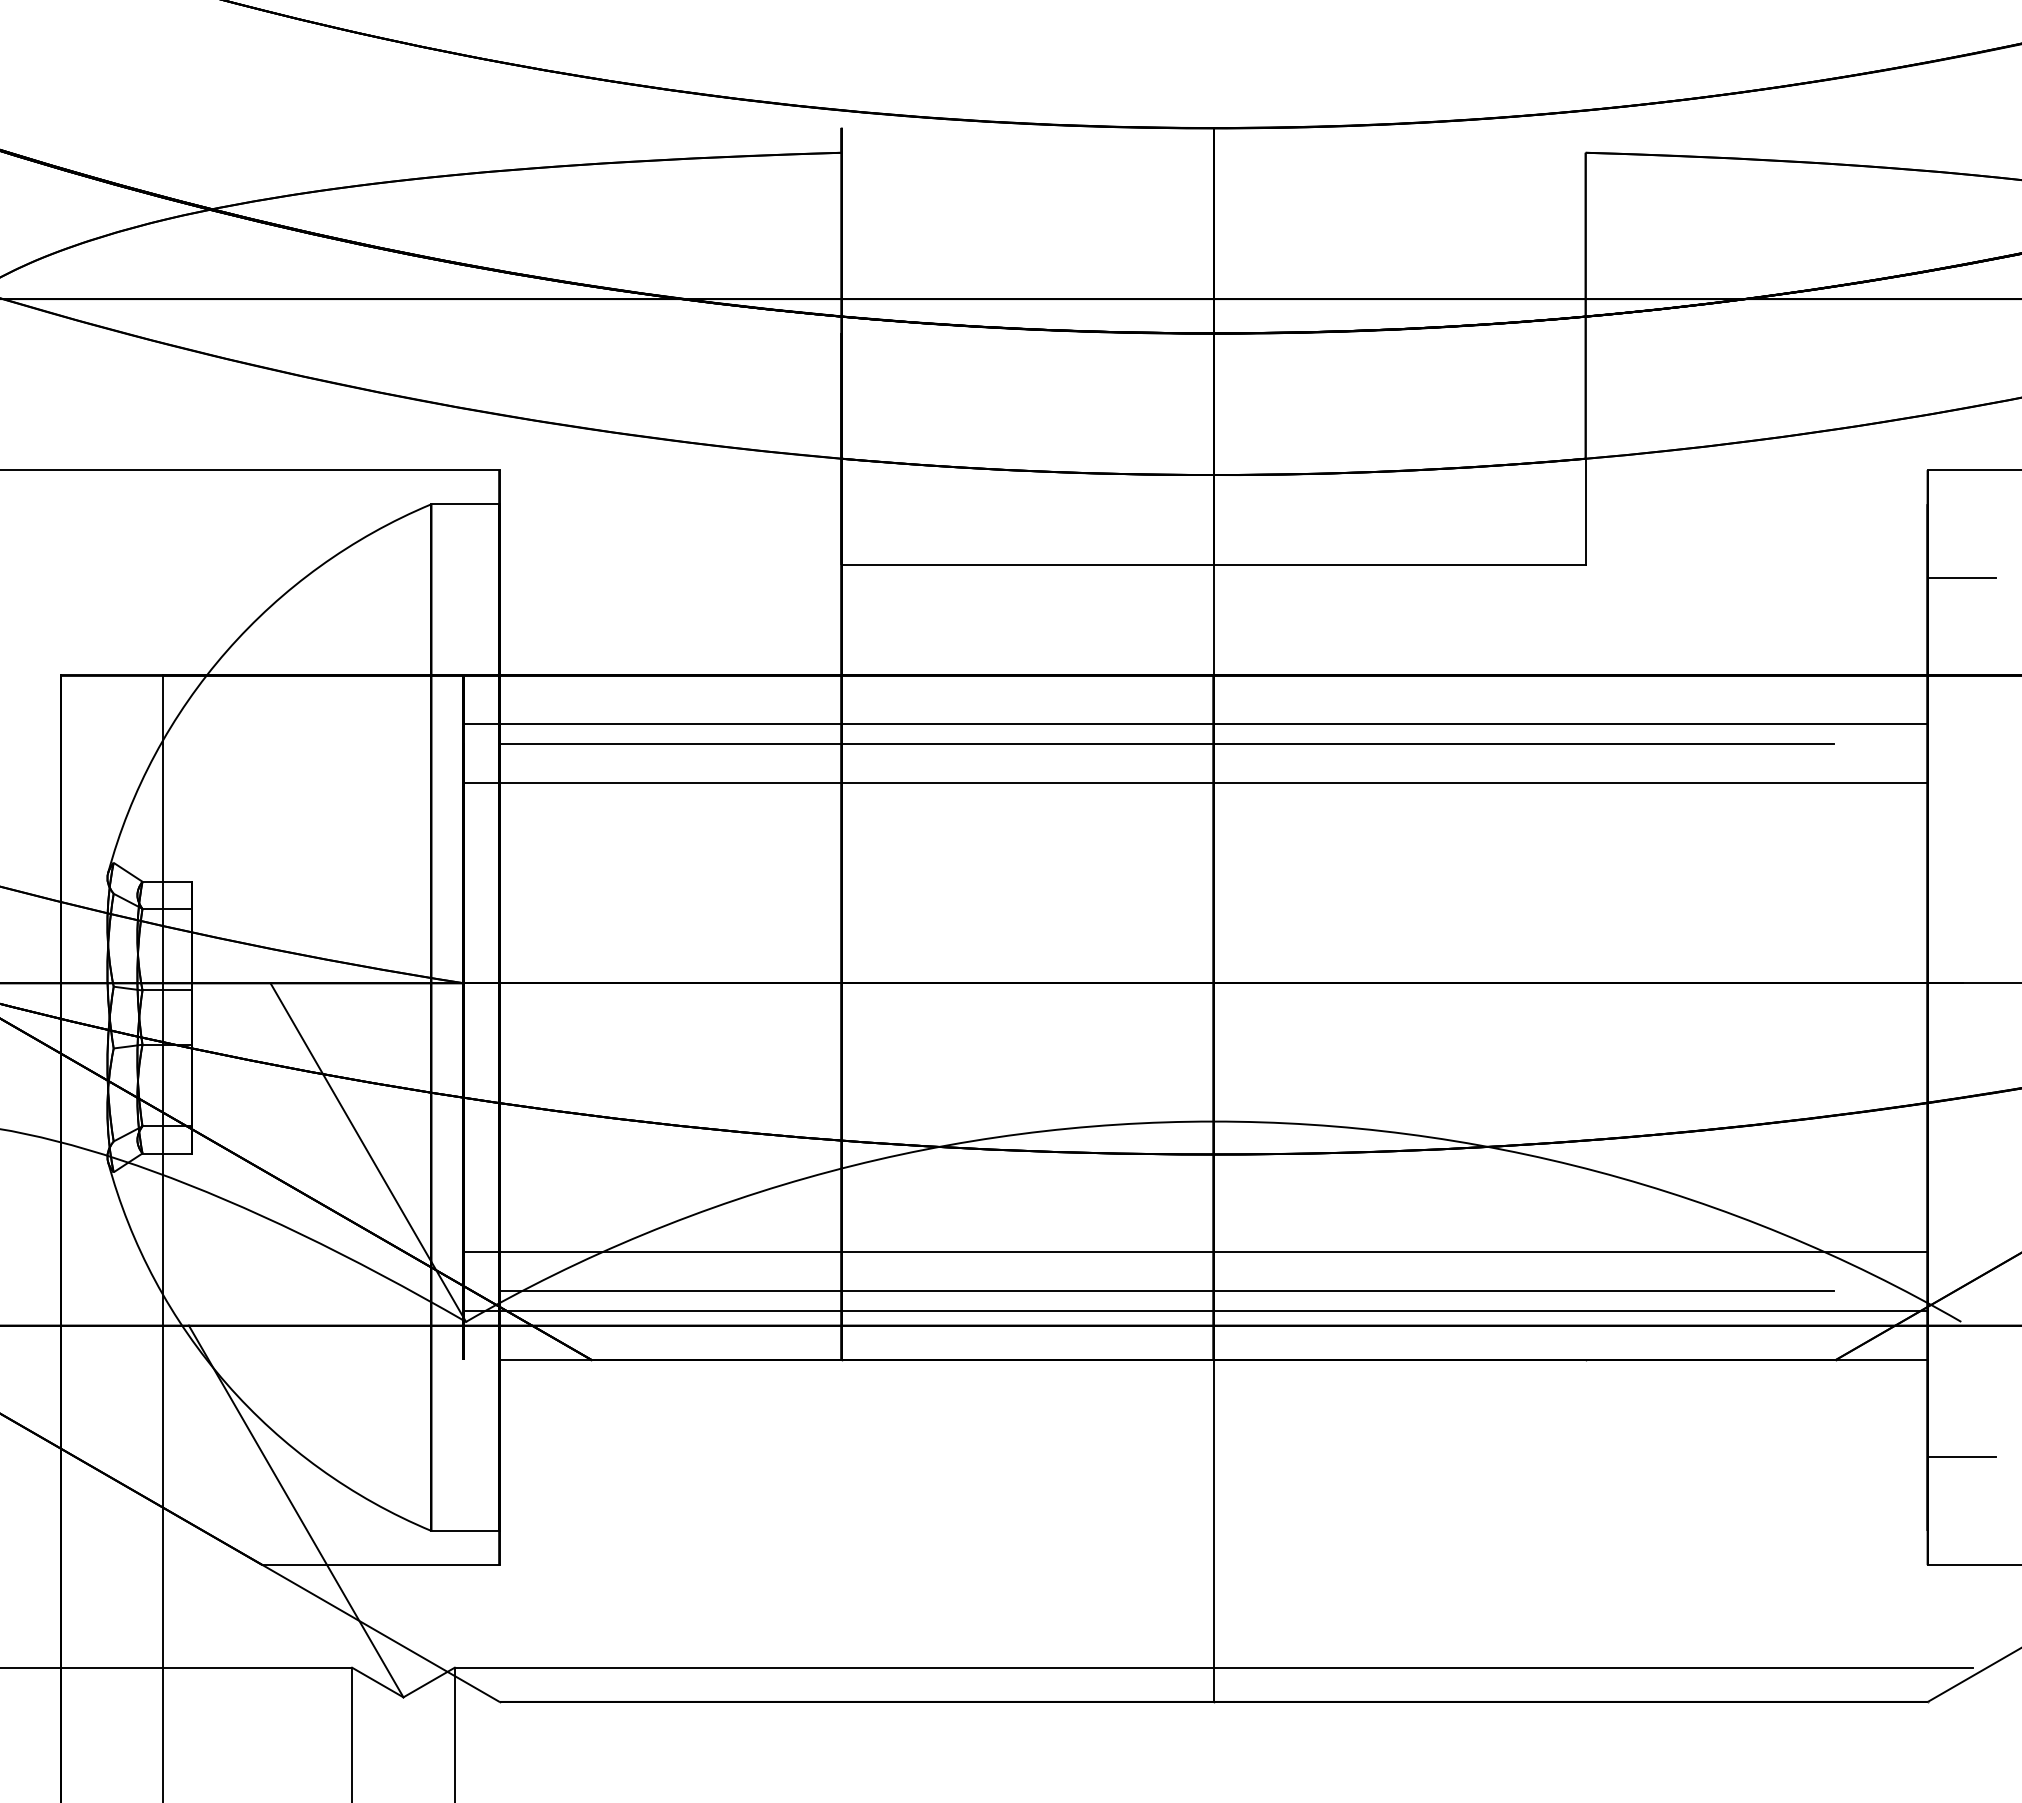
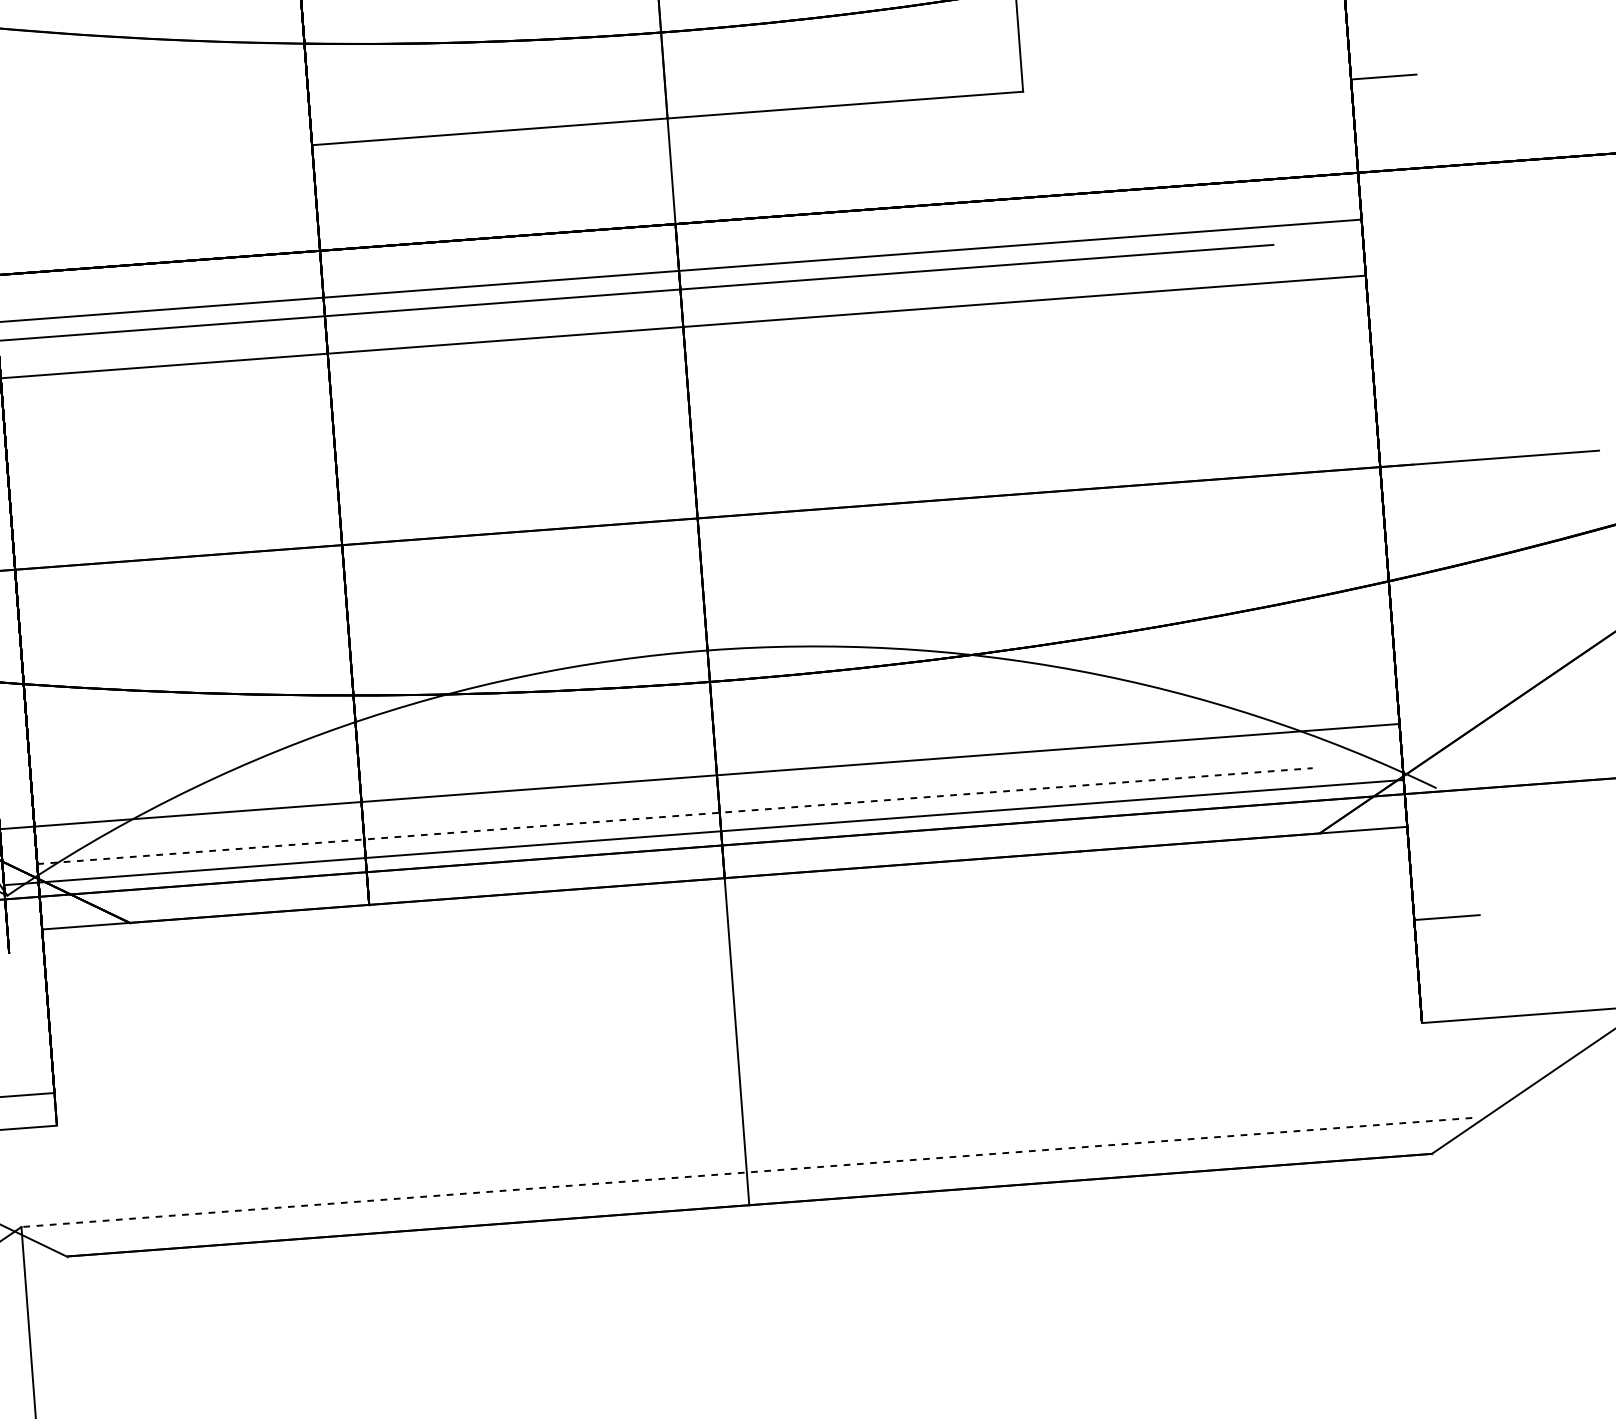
line: (1167, 1291) -> (675, 816), solid -> dashed
line: (1213, 1667) -> (746, 1172), solid -> dashed

